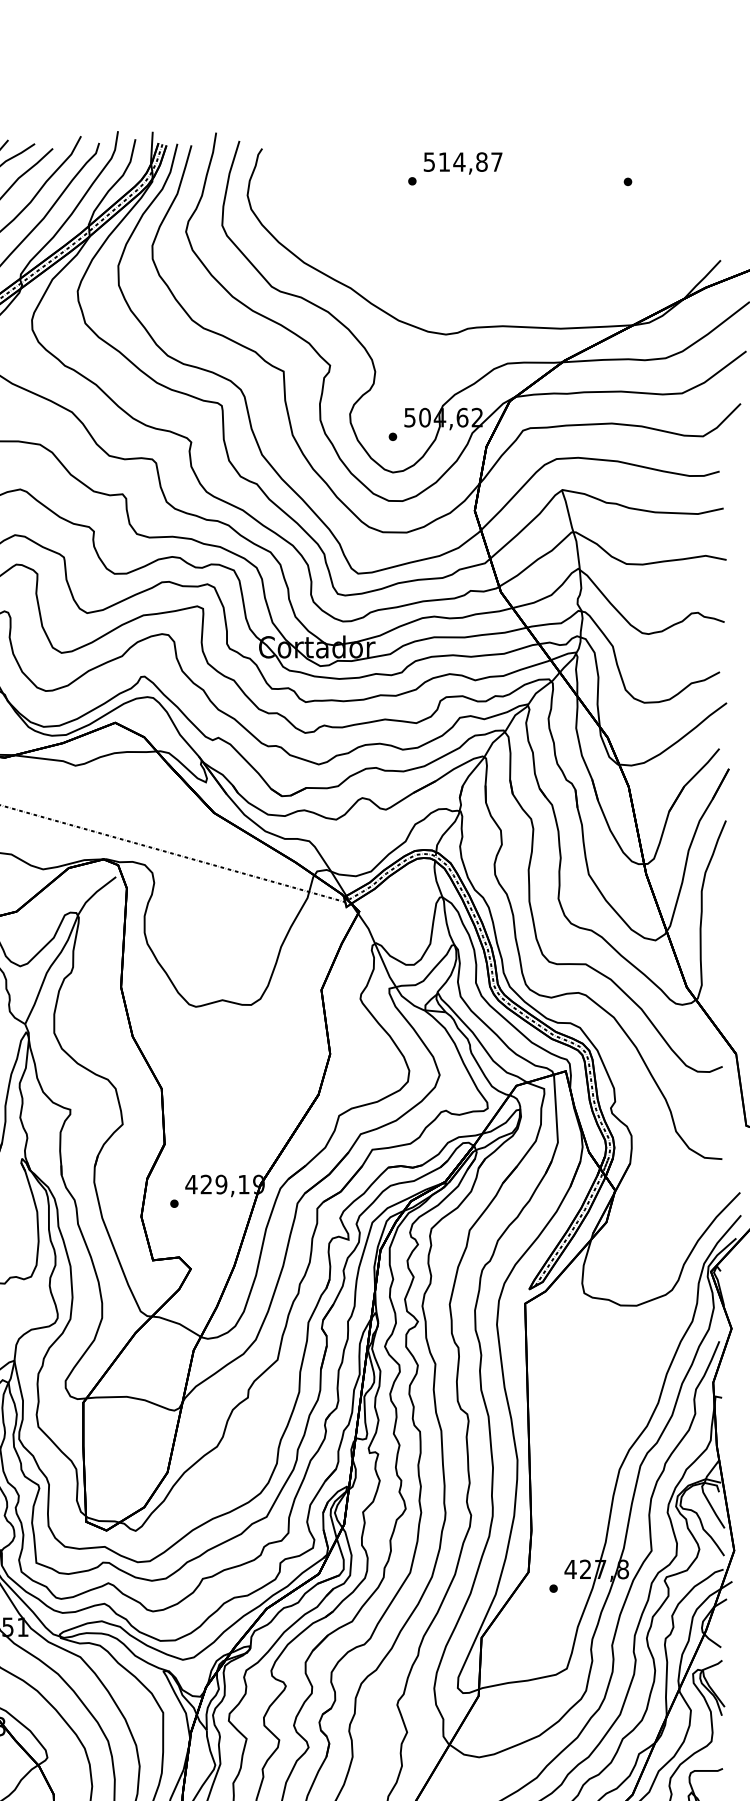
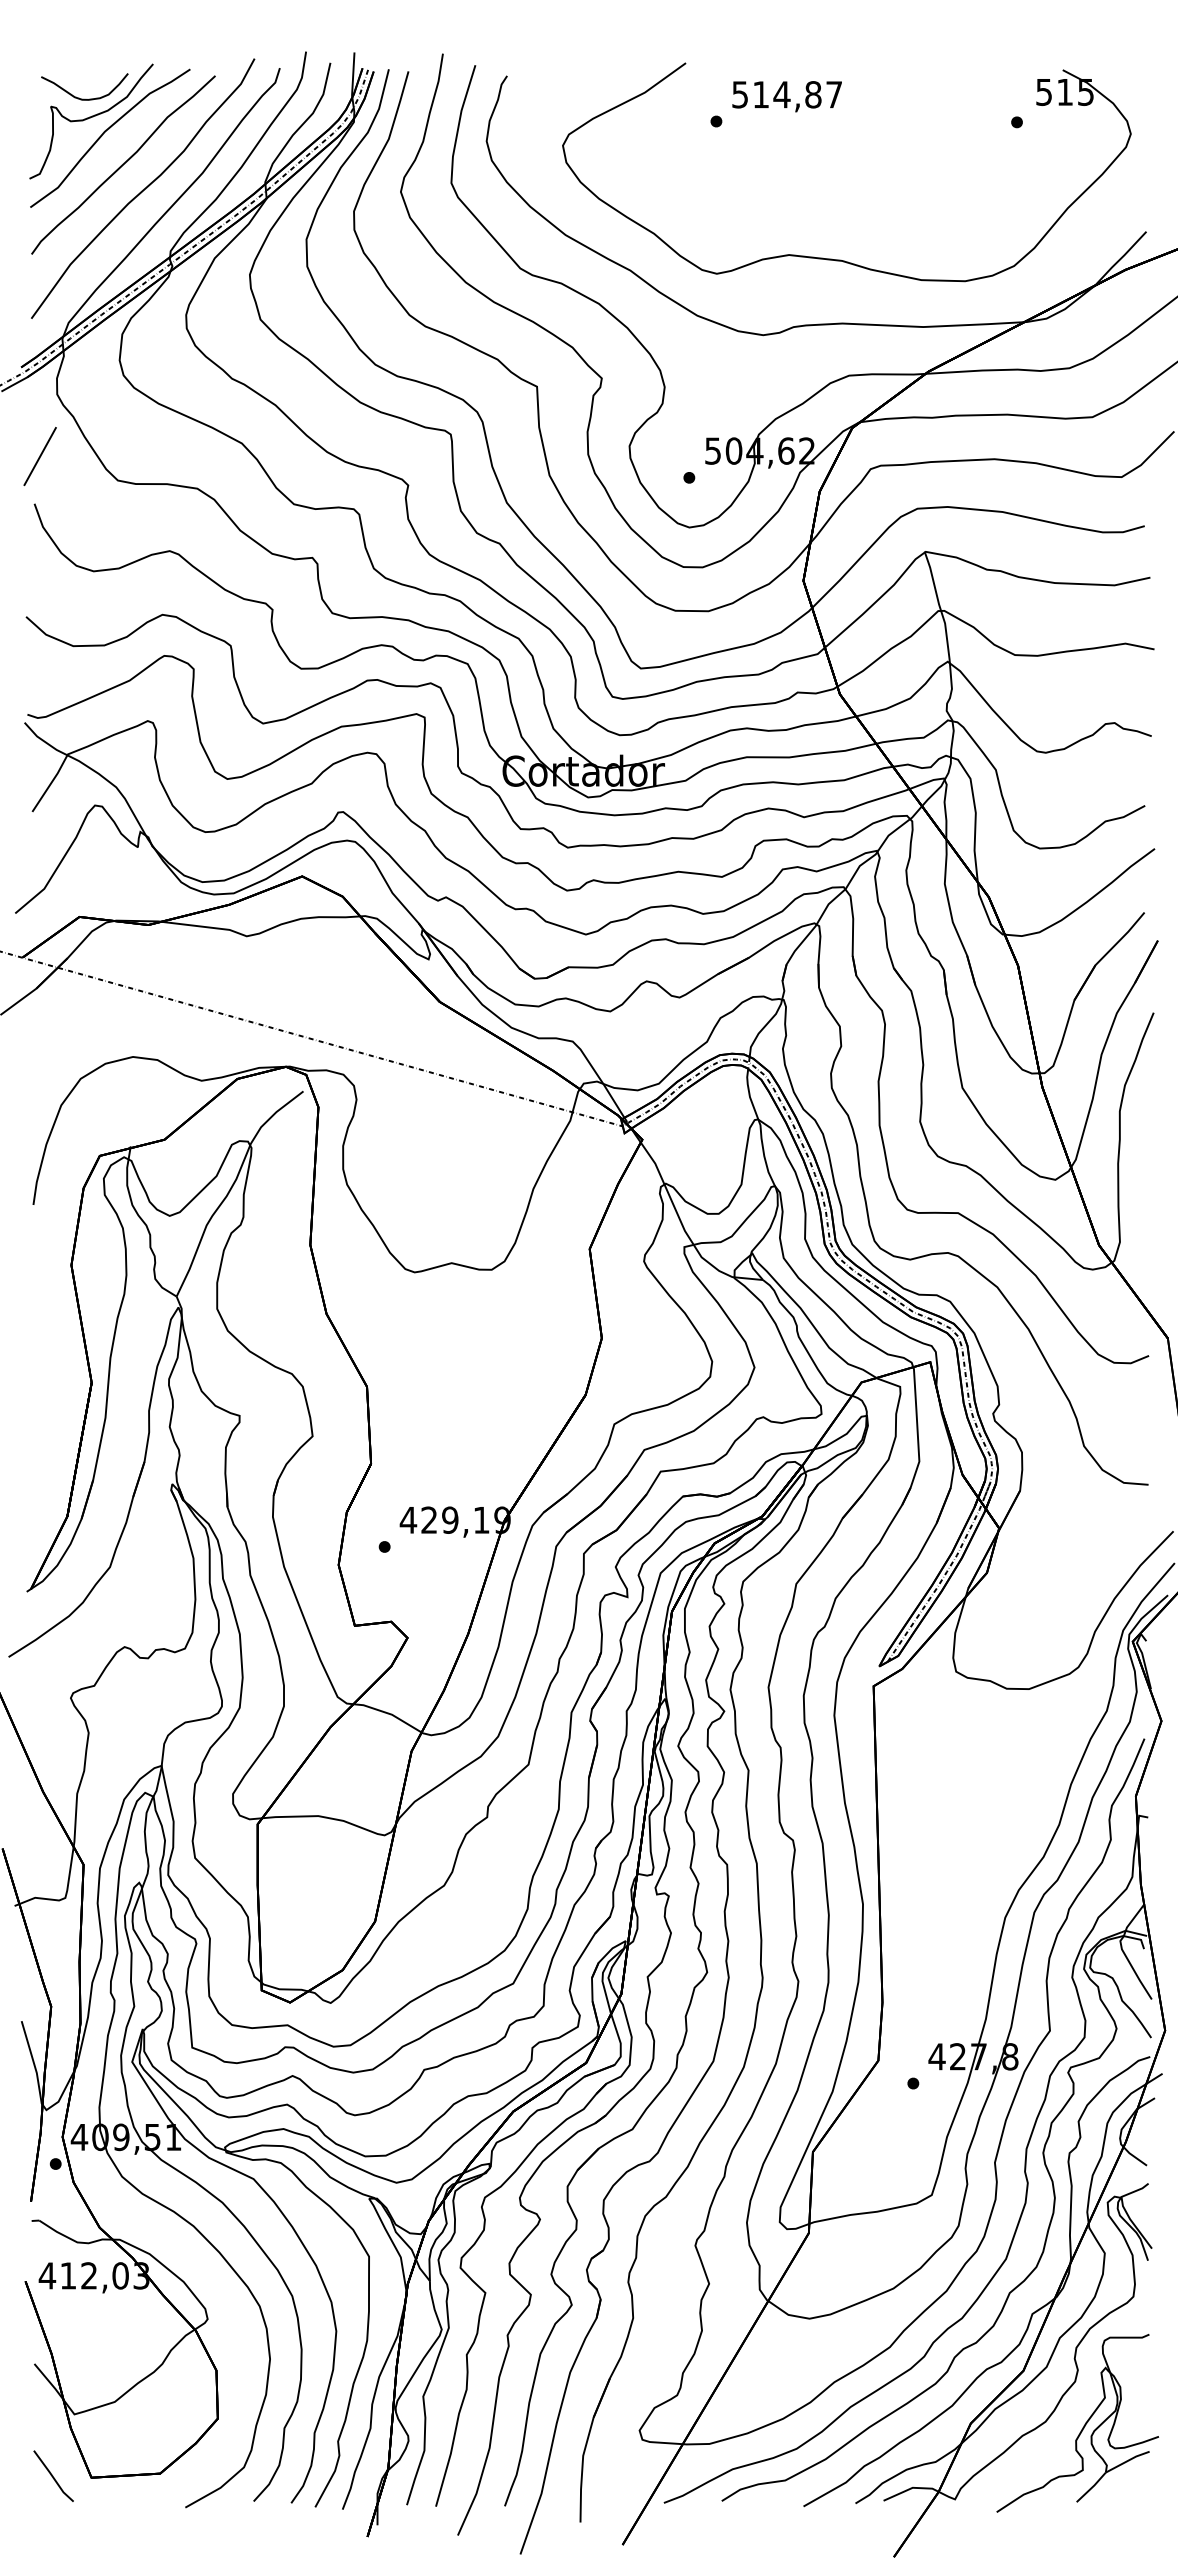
part: (495, 279) -> (832, 258), added

